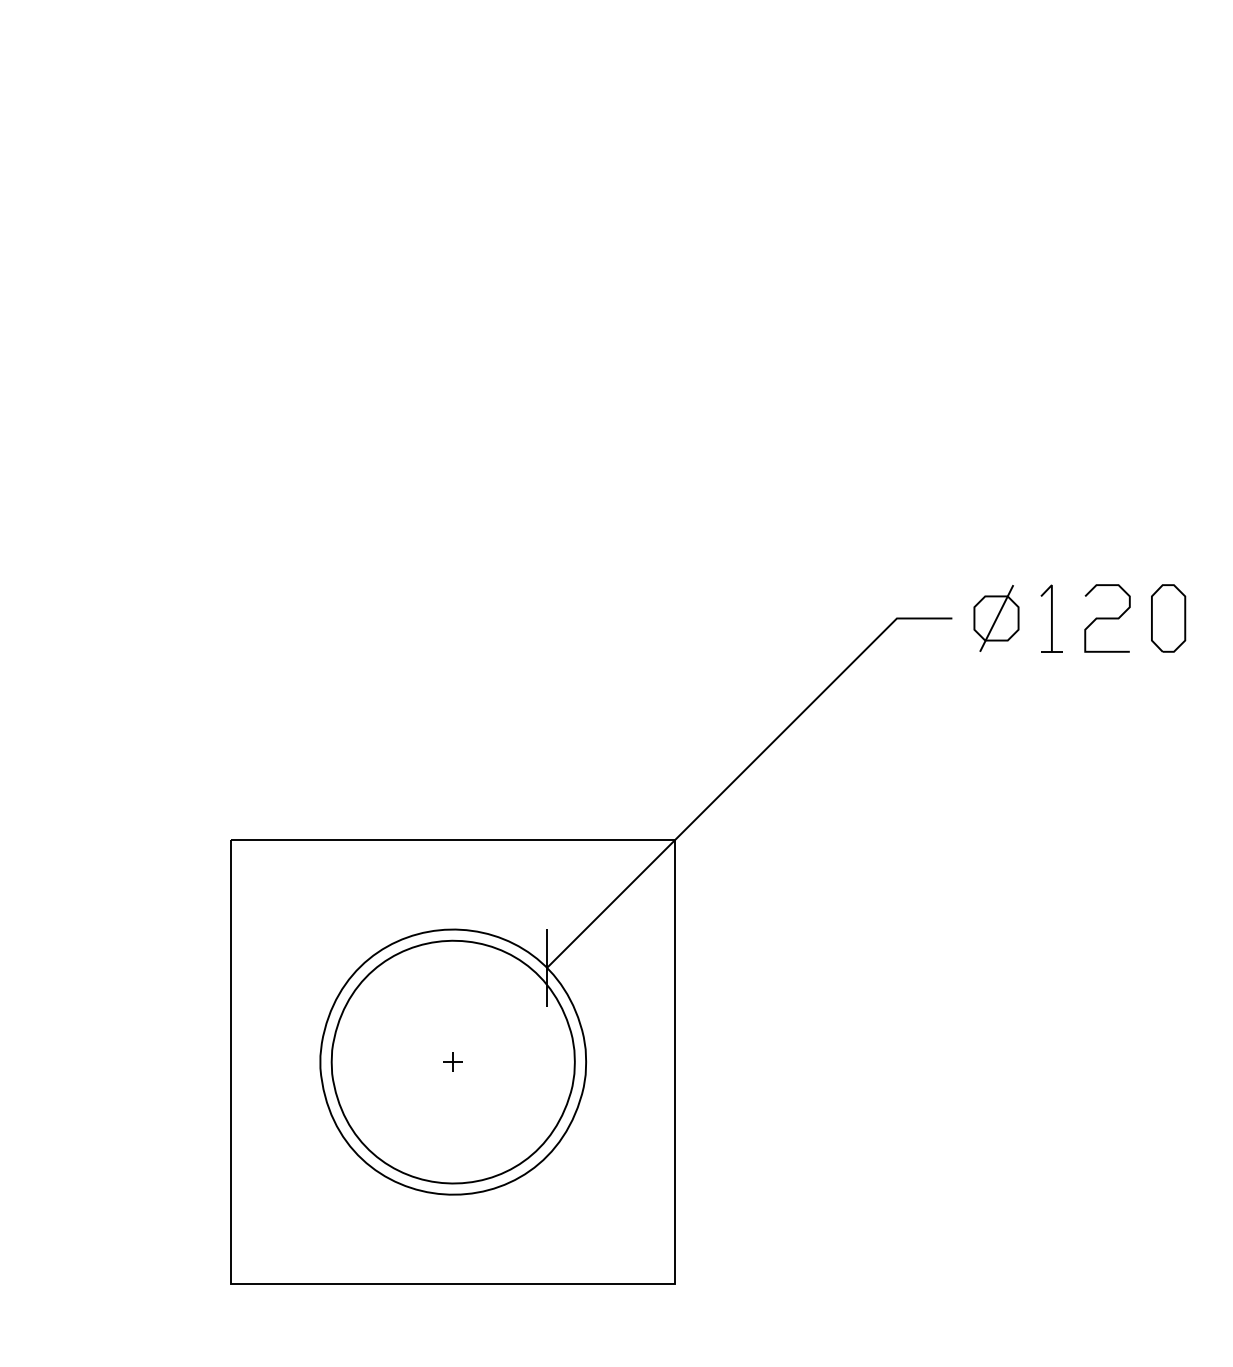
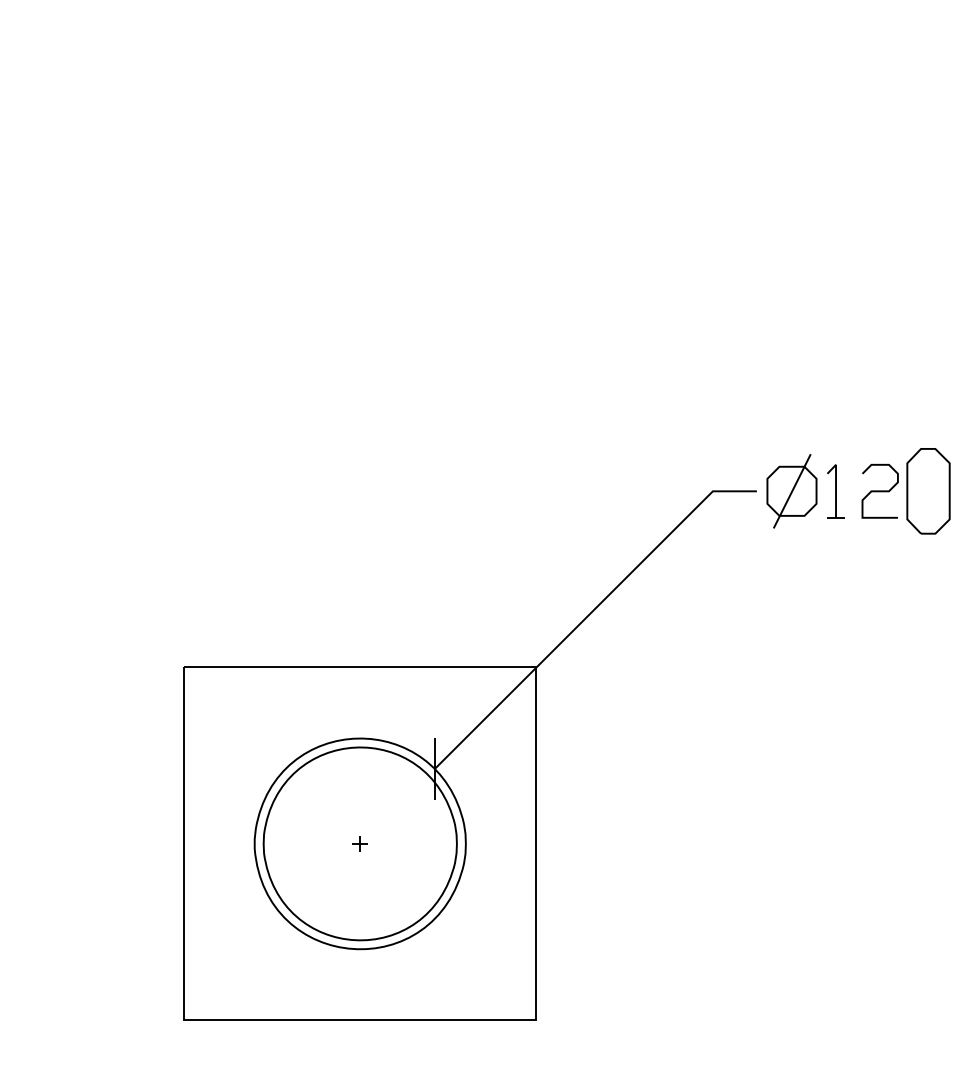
part: (996, 618) -> (791, 491), size x1.4
part: (1168, 618) -> (928, 491), size x1.6

